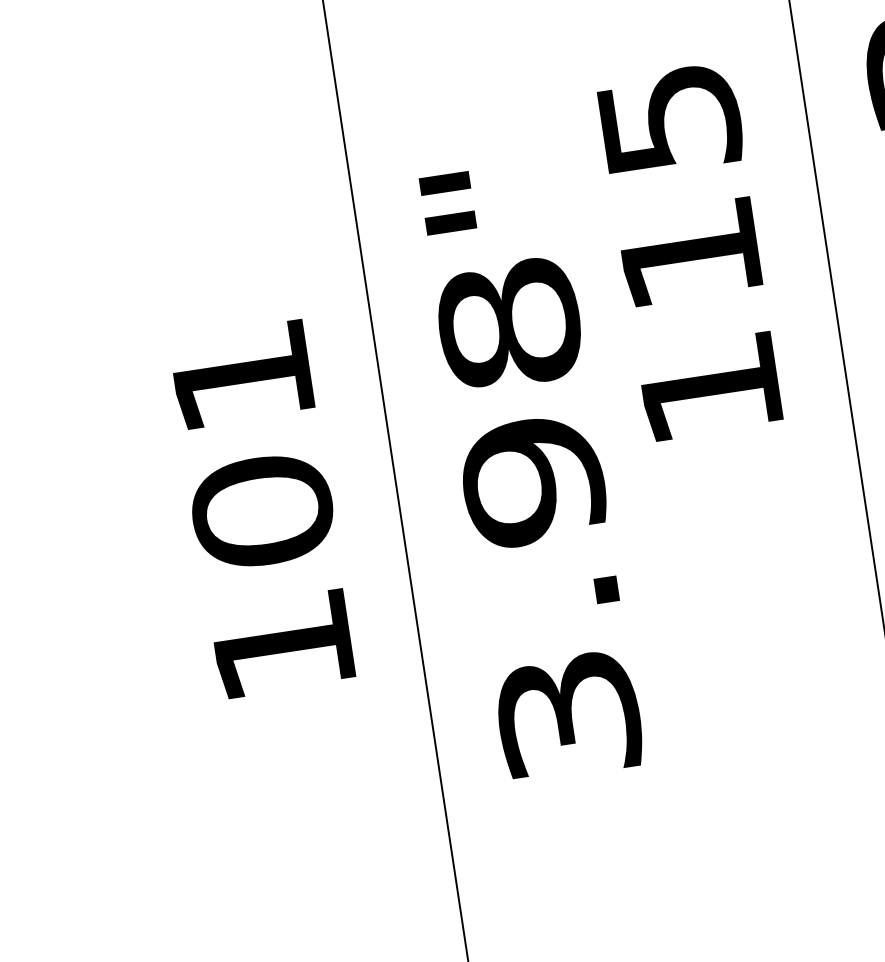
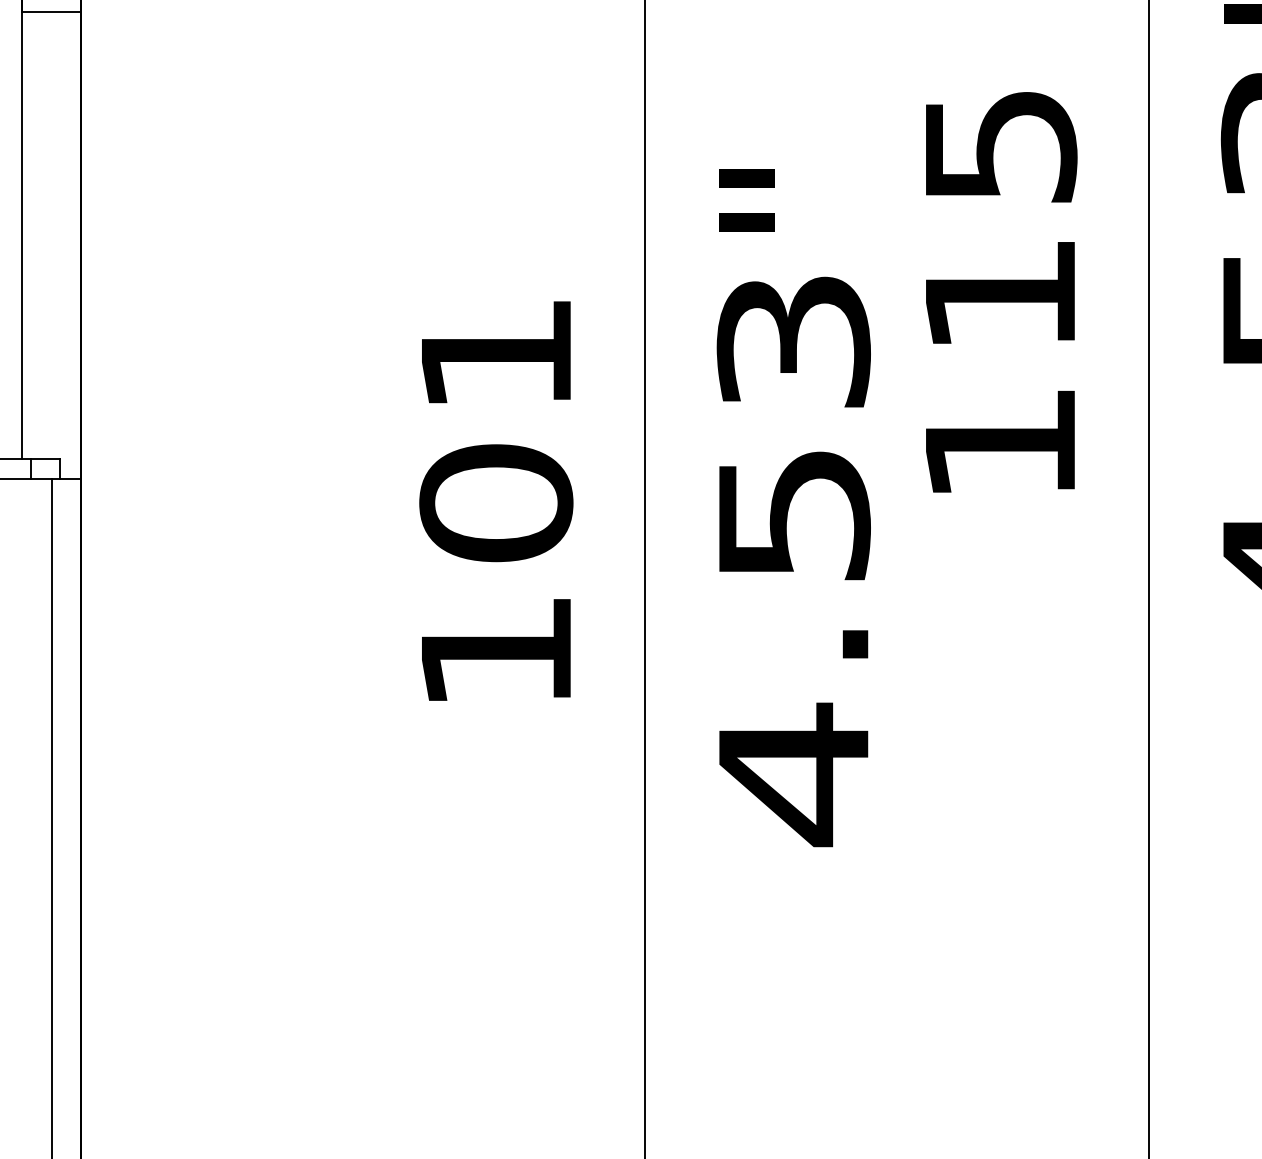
text: (539, 522) -> (793, 560), 3.98 -> 4.53

